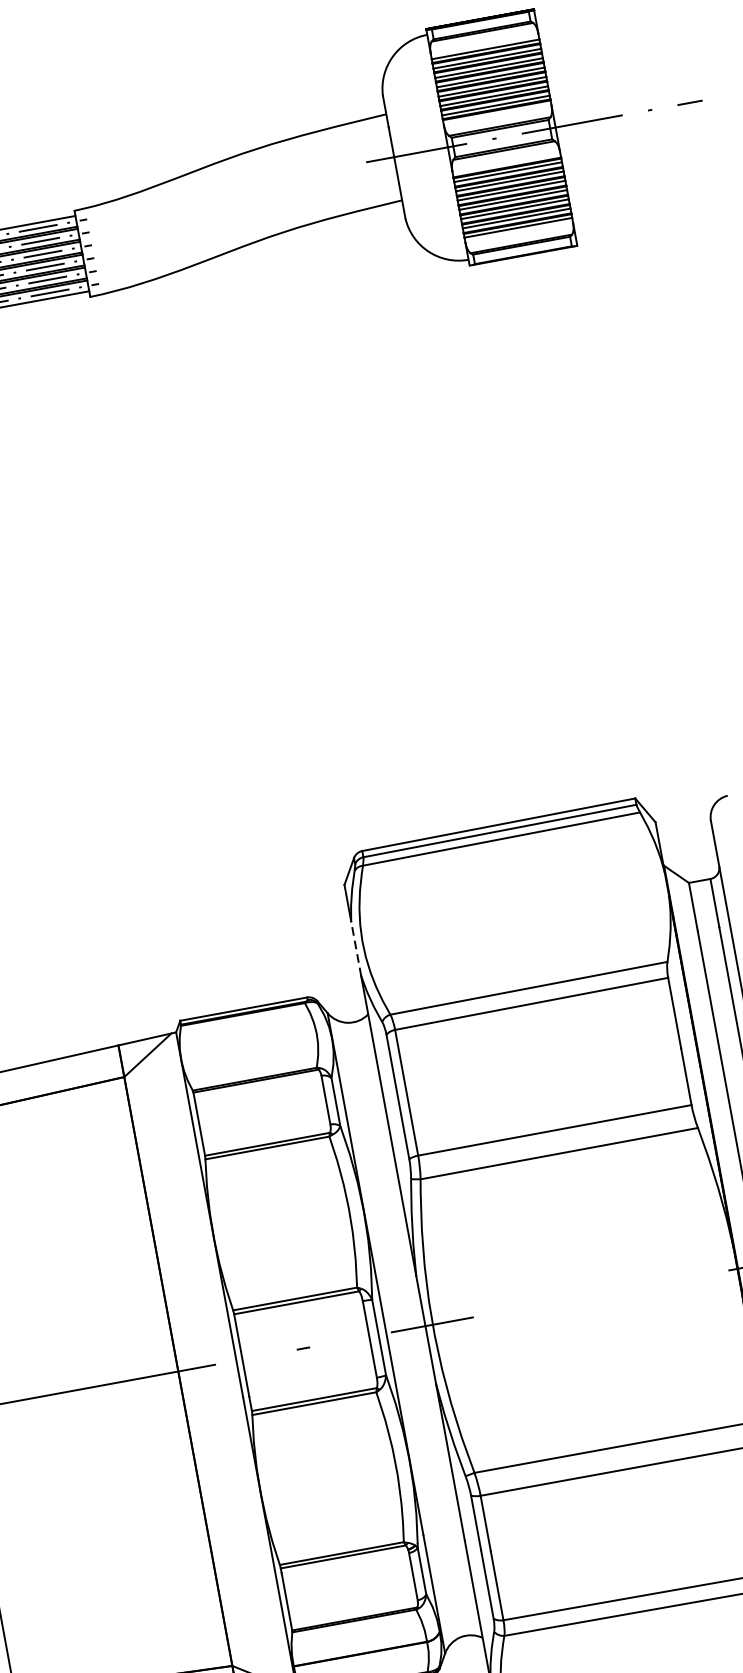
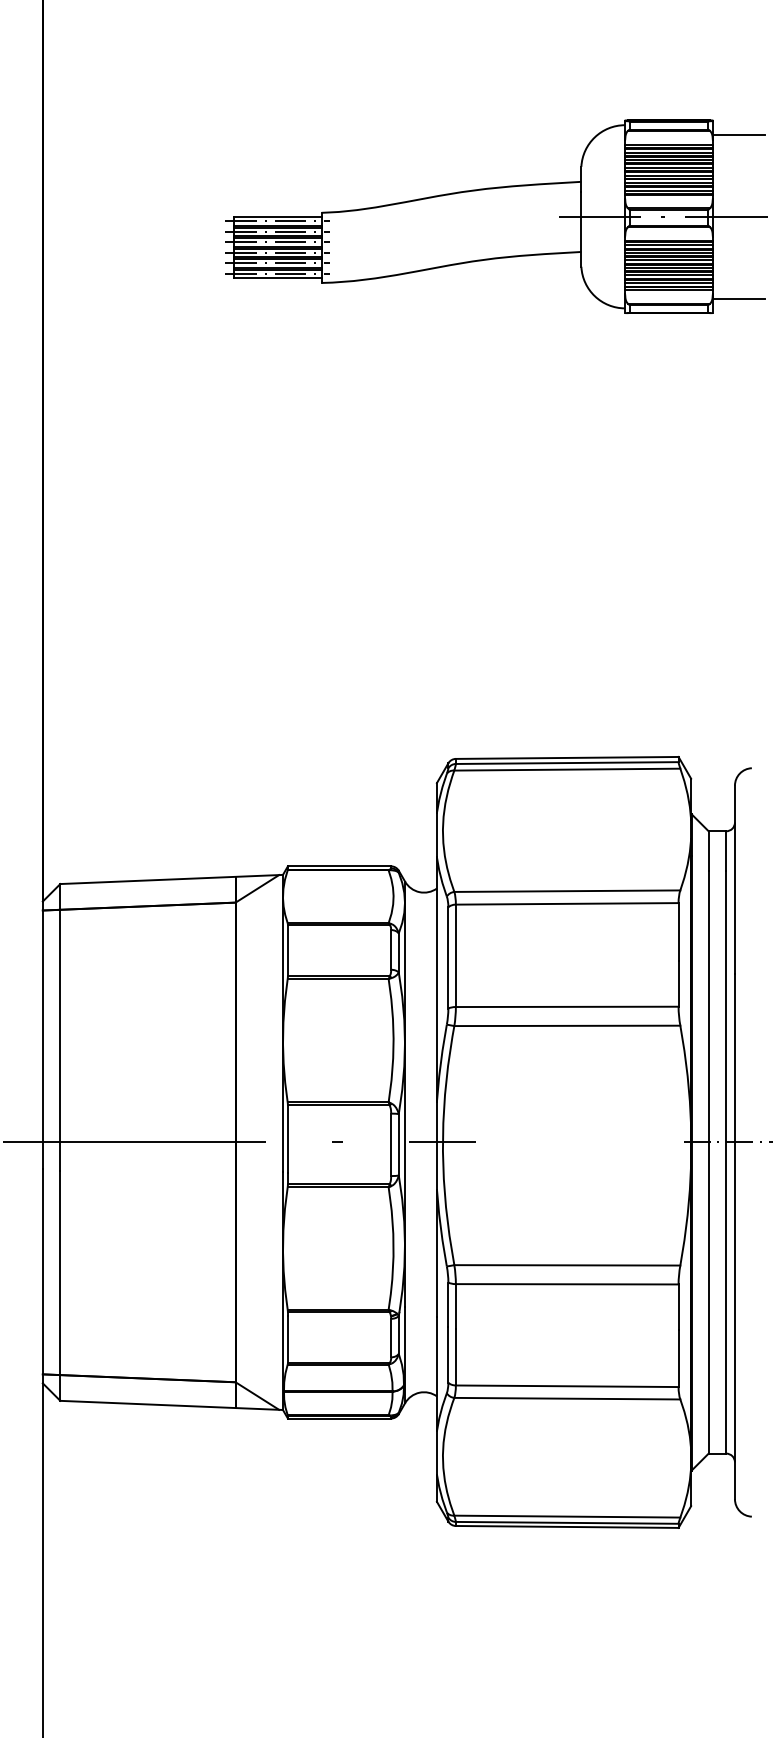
line: (568, 20) -> (738, 134), added
line: (605, 222) -> (738, 298), added
line: (355, 948) -> (436, 834), dashed -> solid

